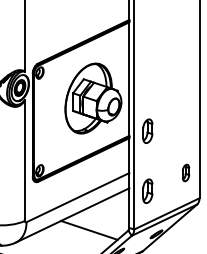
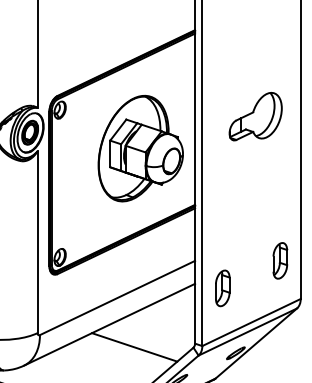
part: (169, 76) -> (255, 115), added
part: (147, 130) -> (222, 196), removed
part: (185, 172) -> (279, 260), size x1.43

